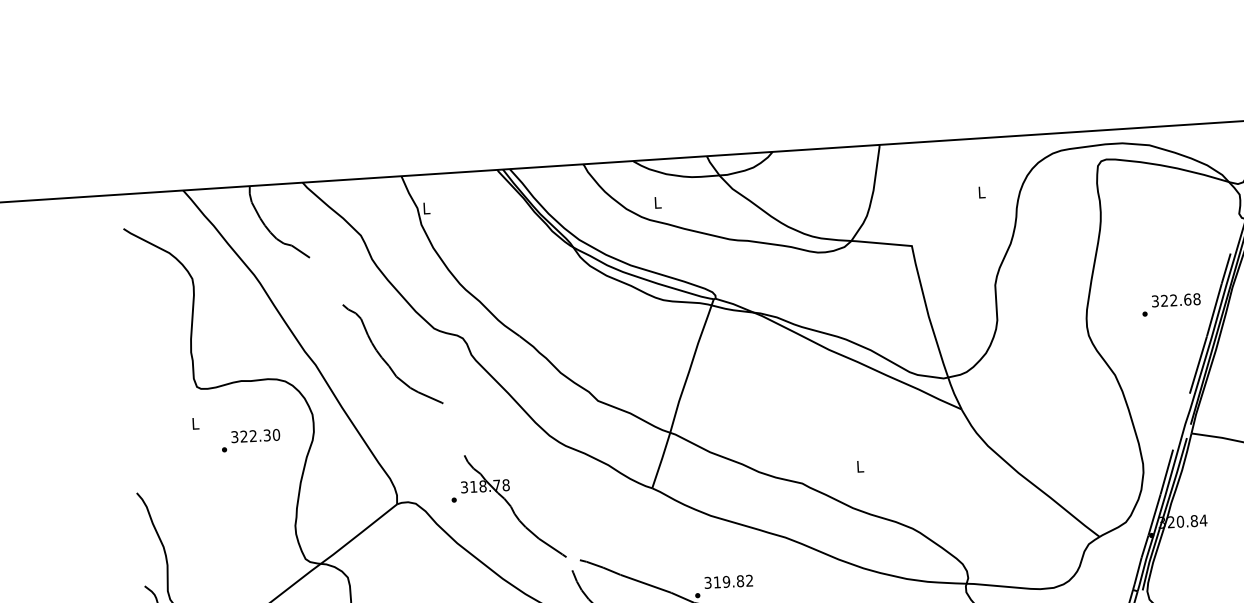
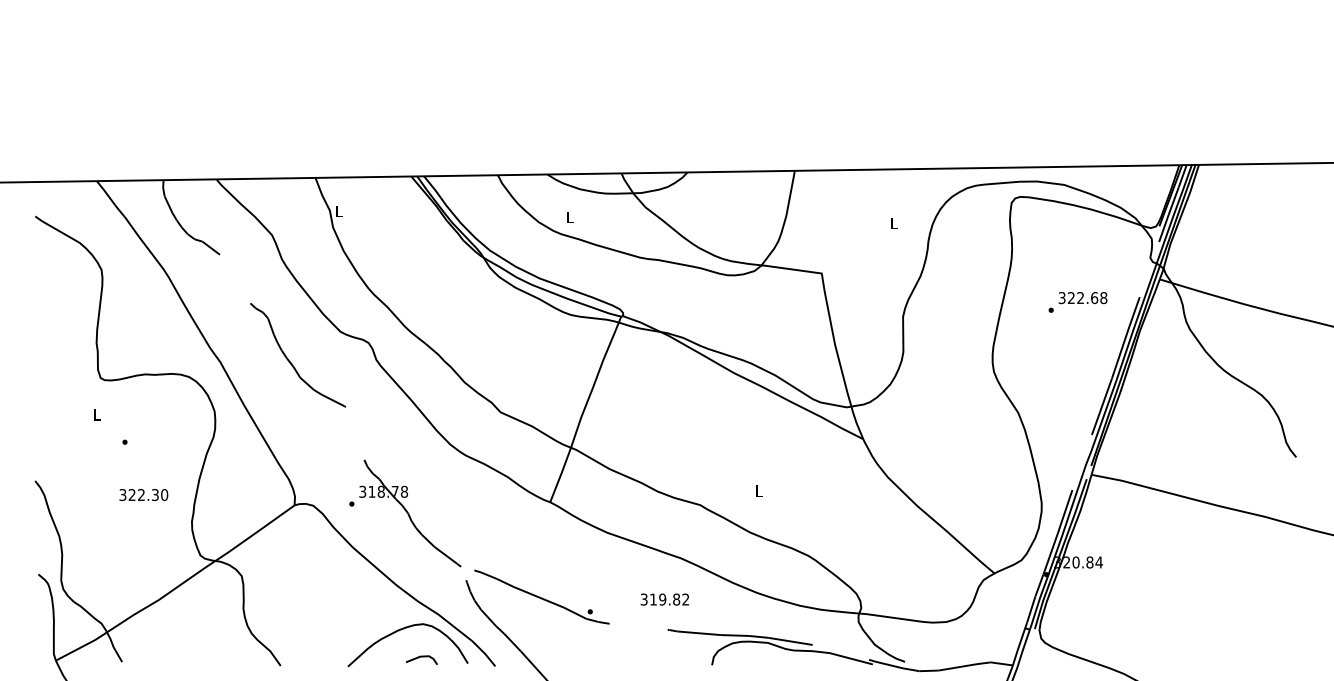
text: (1170, 305) -> (1077, 302), moved
text: (255, 436) -> (143, 495), moved
text: (728, 581) -> (664, 599), moved

